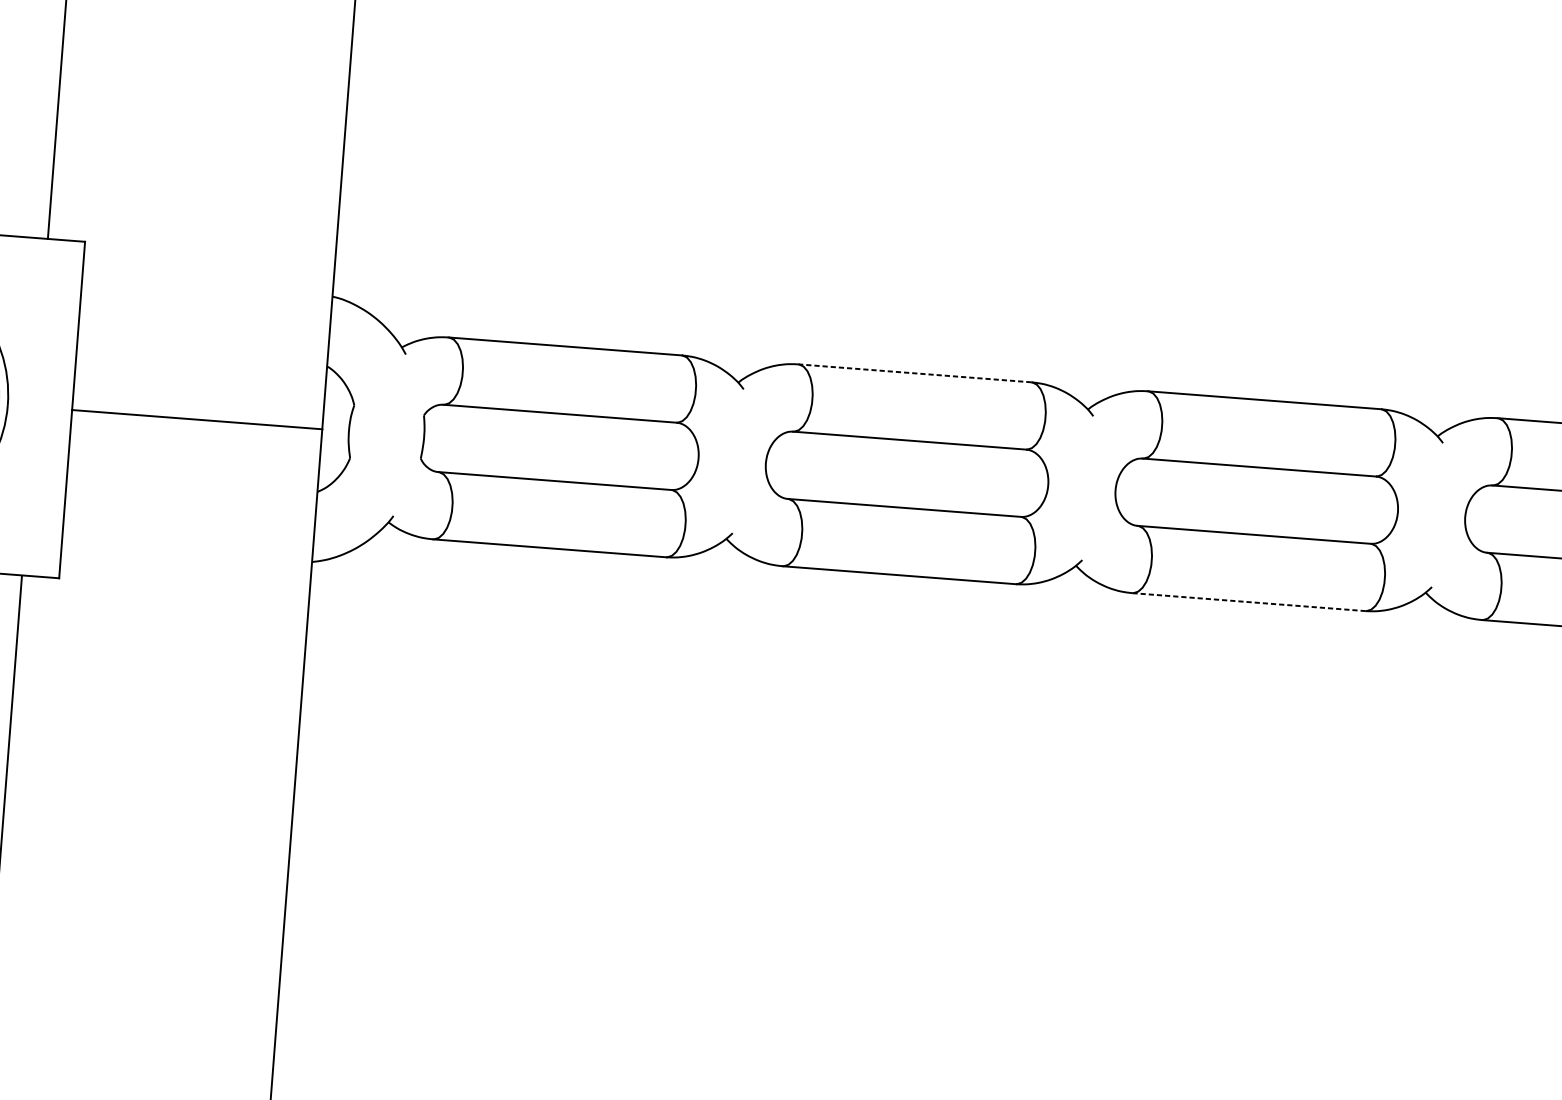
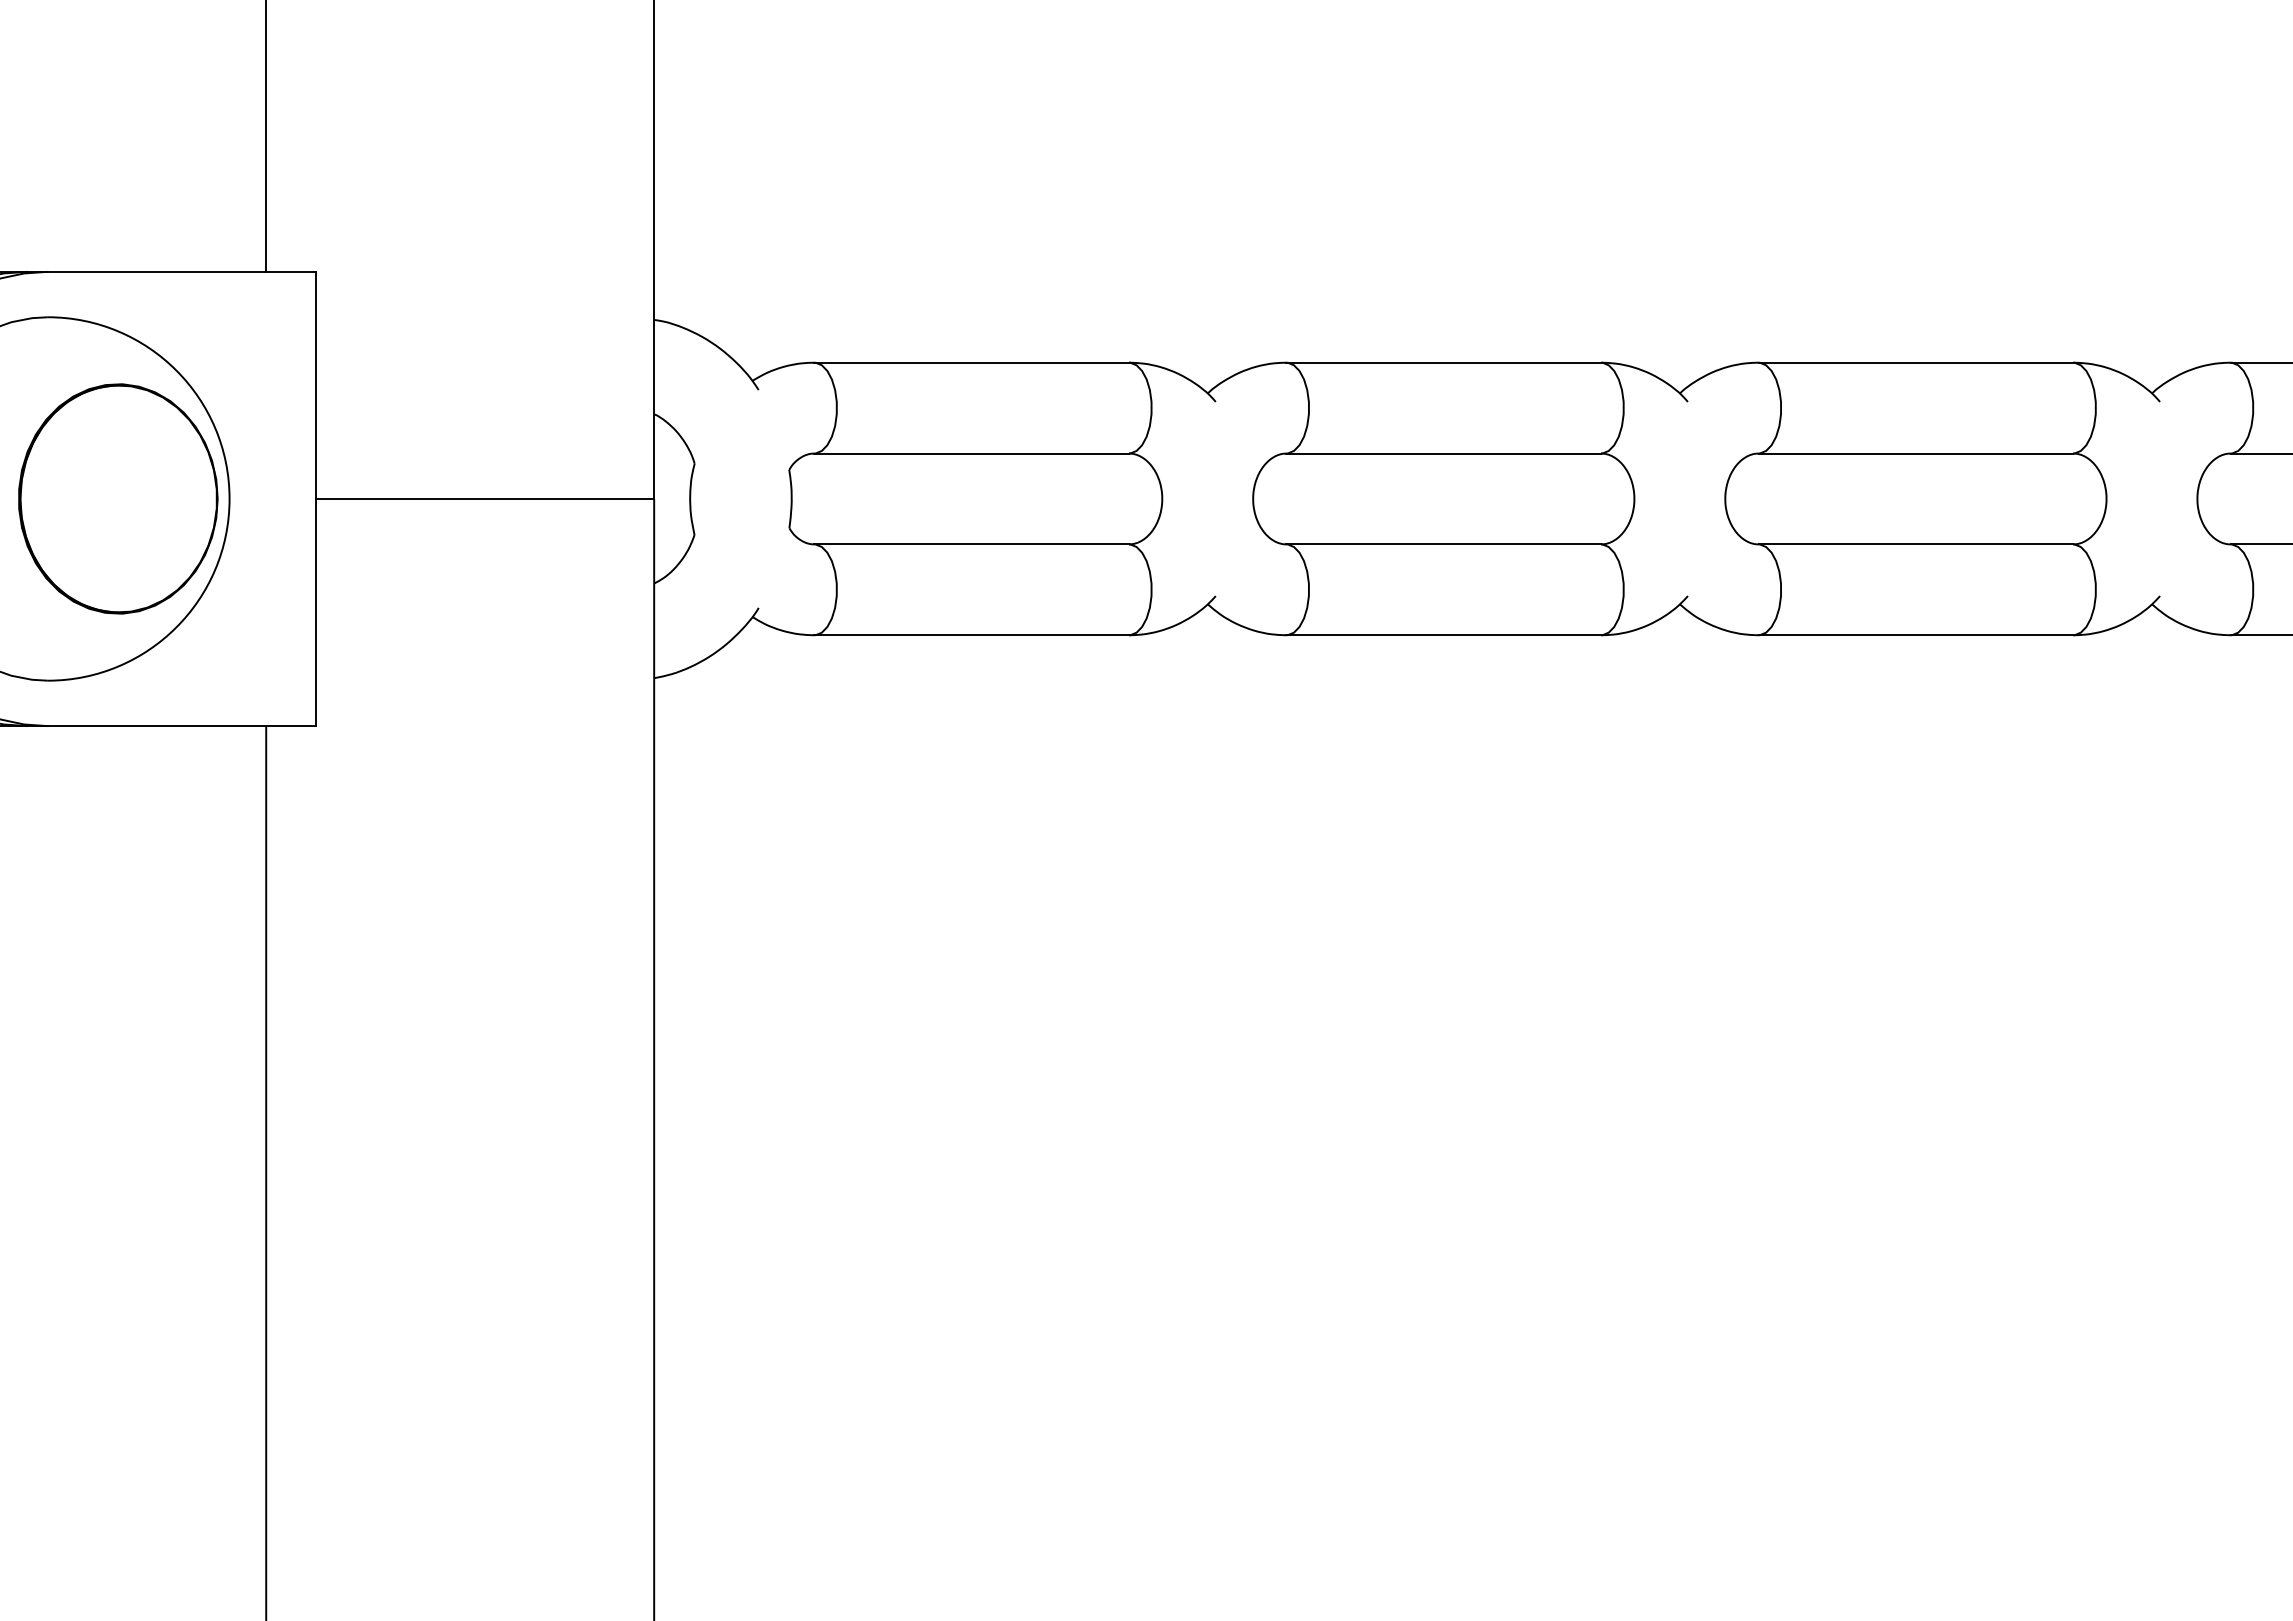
line: (914, 373) -> (1443, 362), dashed -> solid
line: (1249, 602) -> (1916, 635), dashed -> solid

